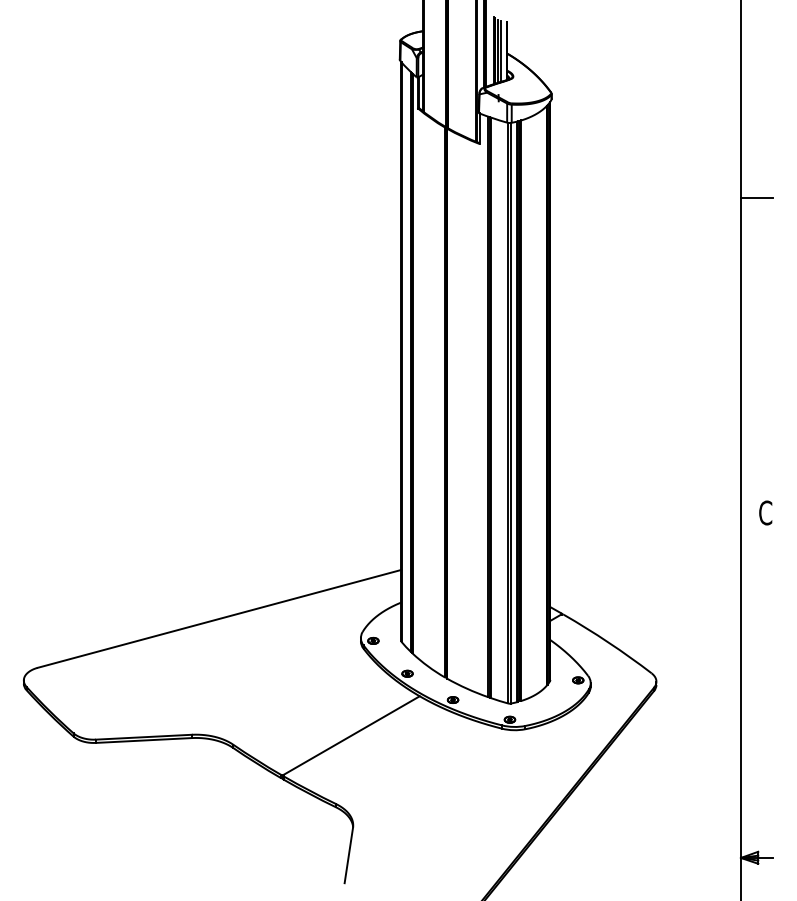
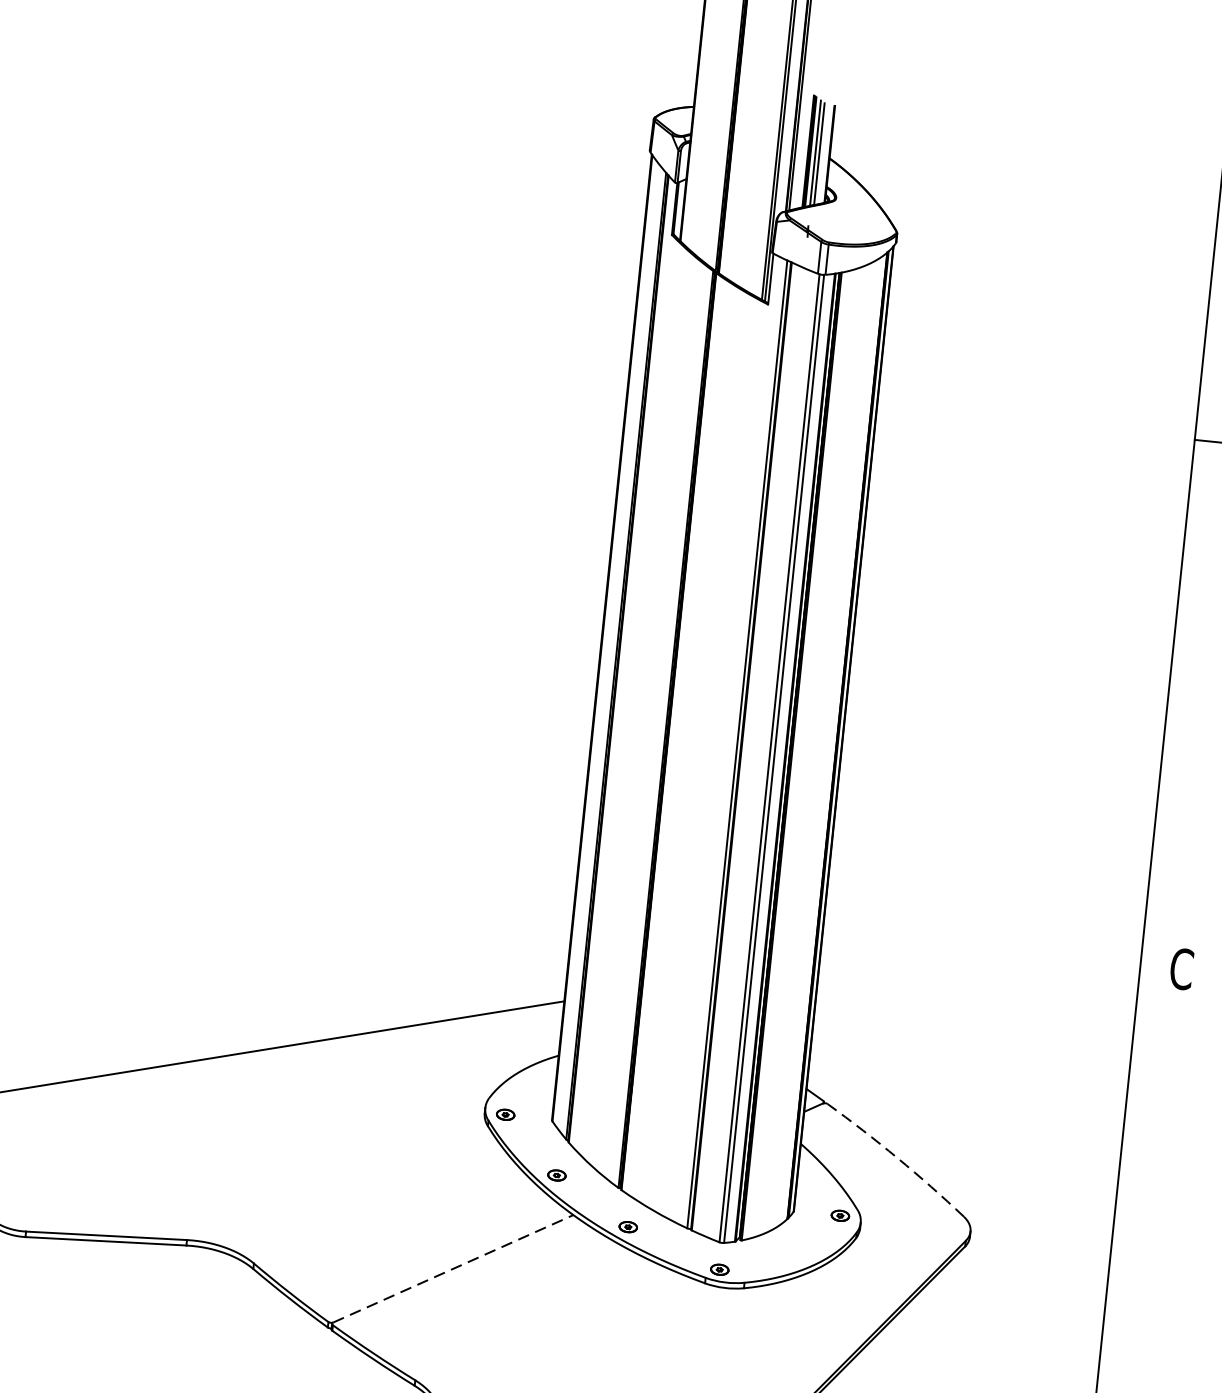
arc: (608, 642) -> (897, 1157), solid -> dashed
line: (352, 735) -> (454, 1268), solid -> dashed

